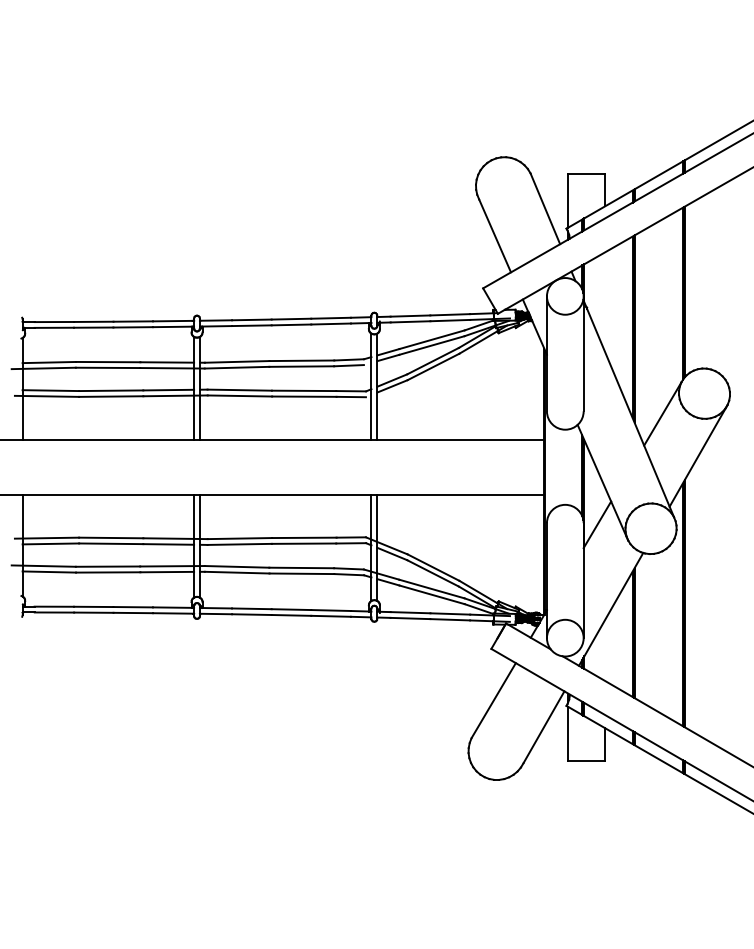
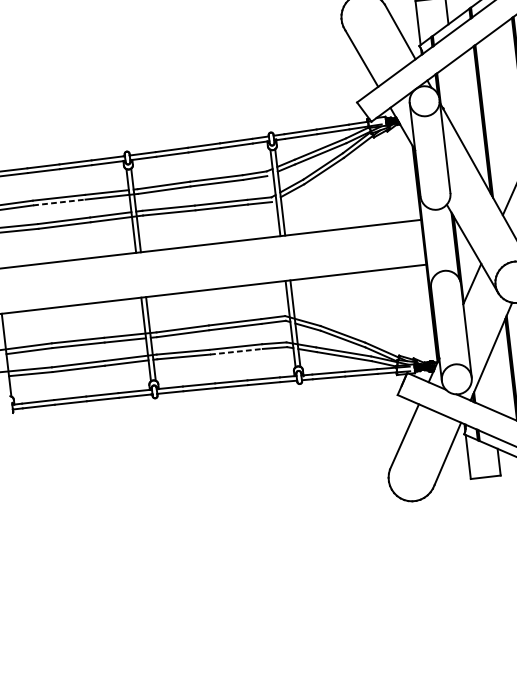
line: (108, 367) -> (59, 202), solid -> dashed
line: (302, 573) -> (236, 351), solid -> dashed

